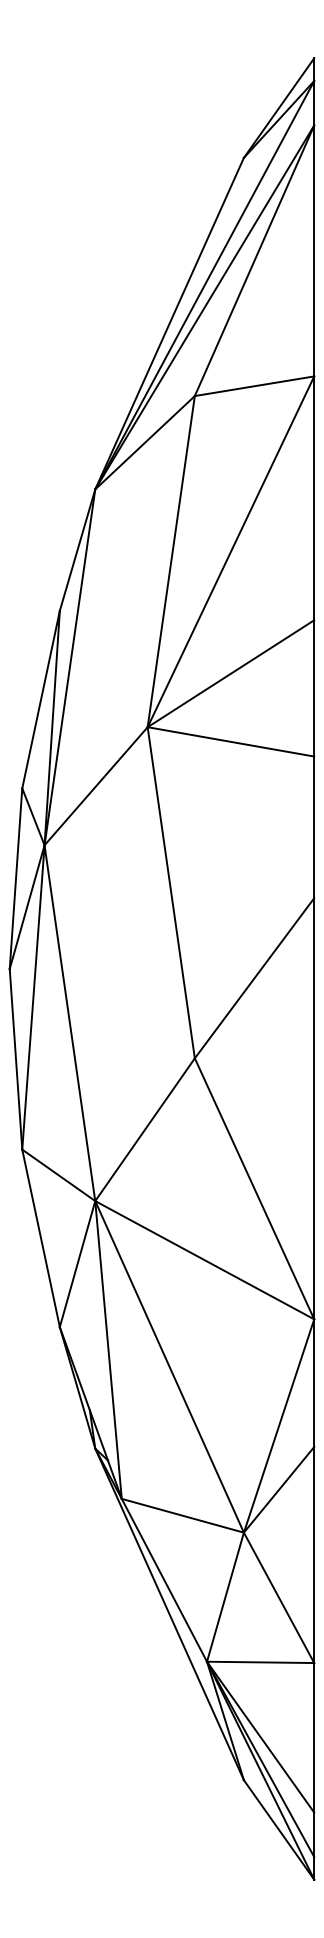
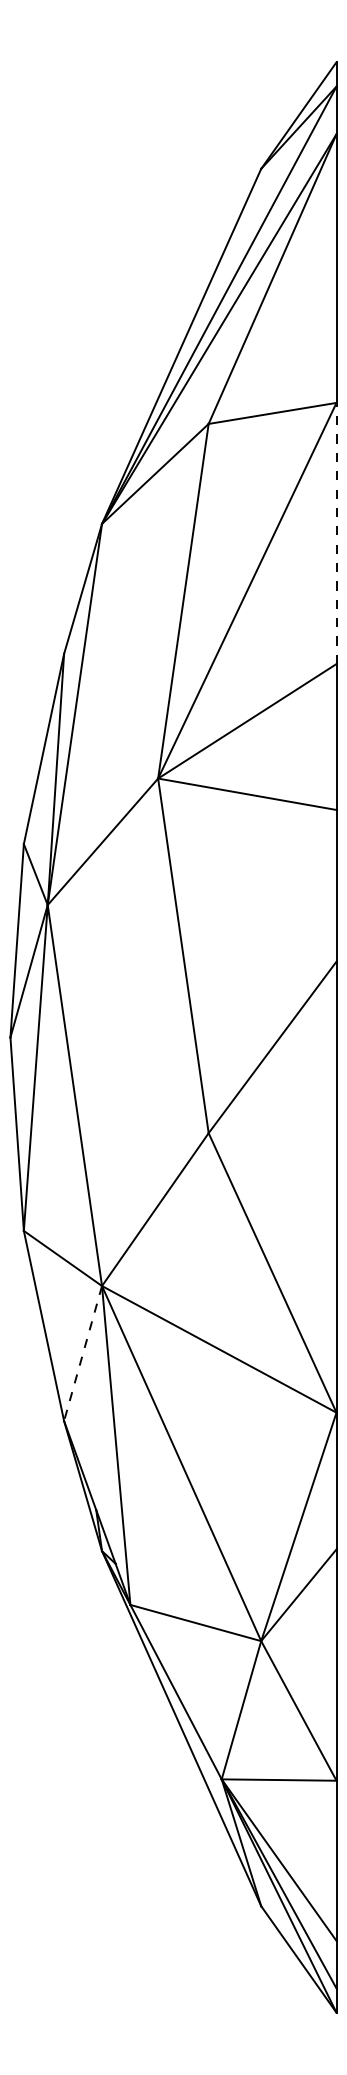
line: (314, 498) -> (336, 533), solid -> dashed
line: (77, 1265) -> (82, 1354), solid -> dashed

